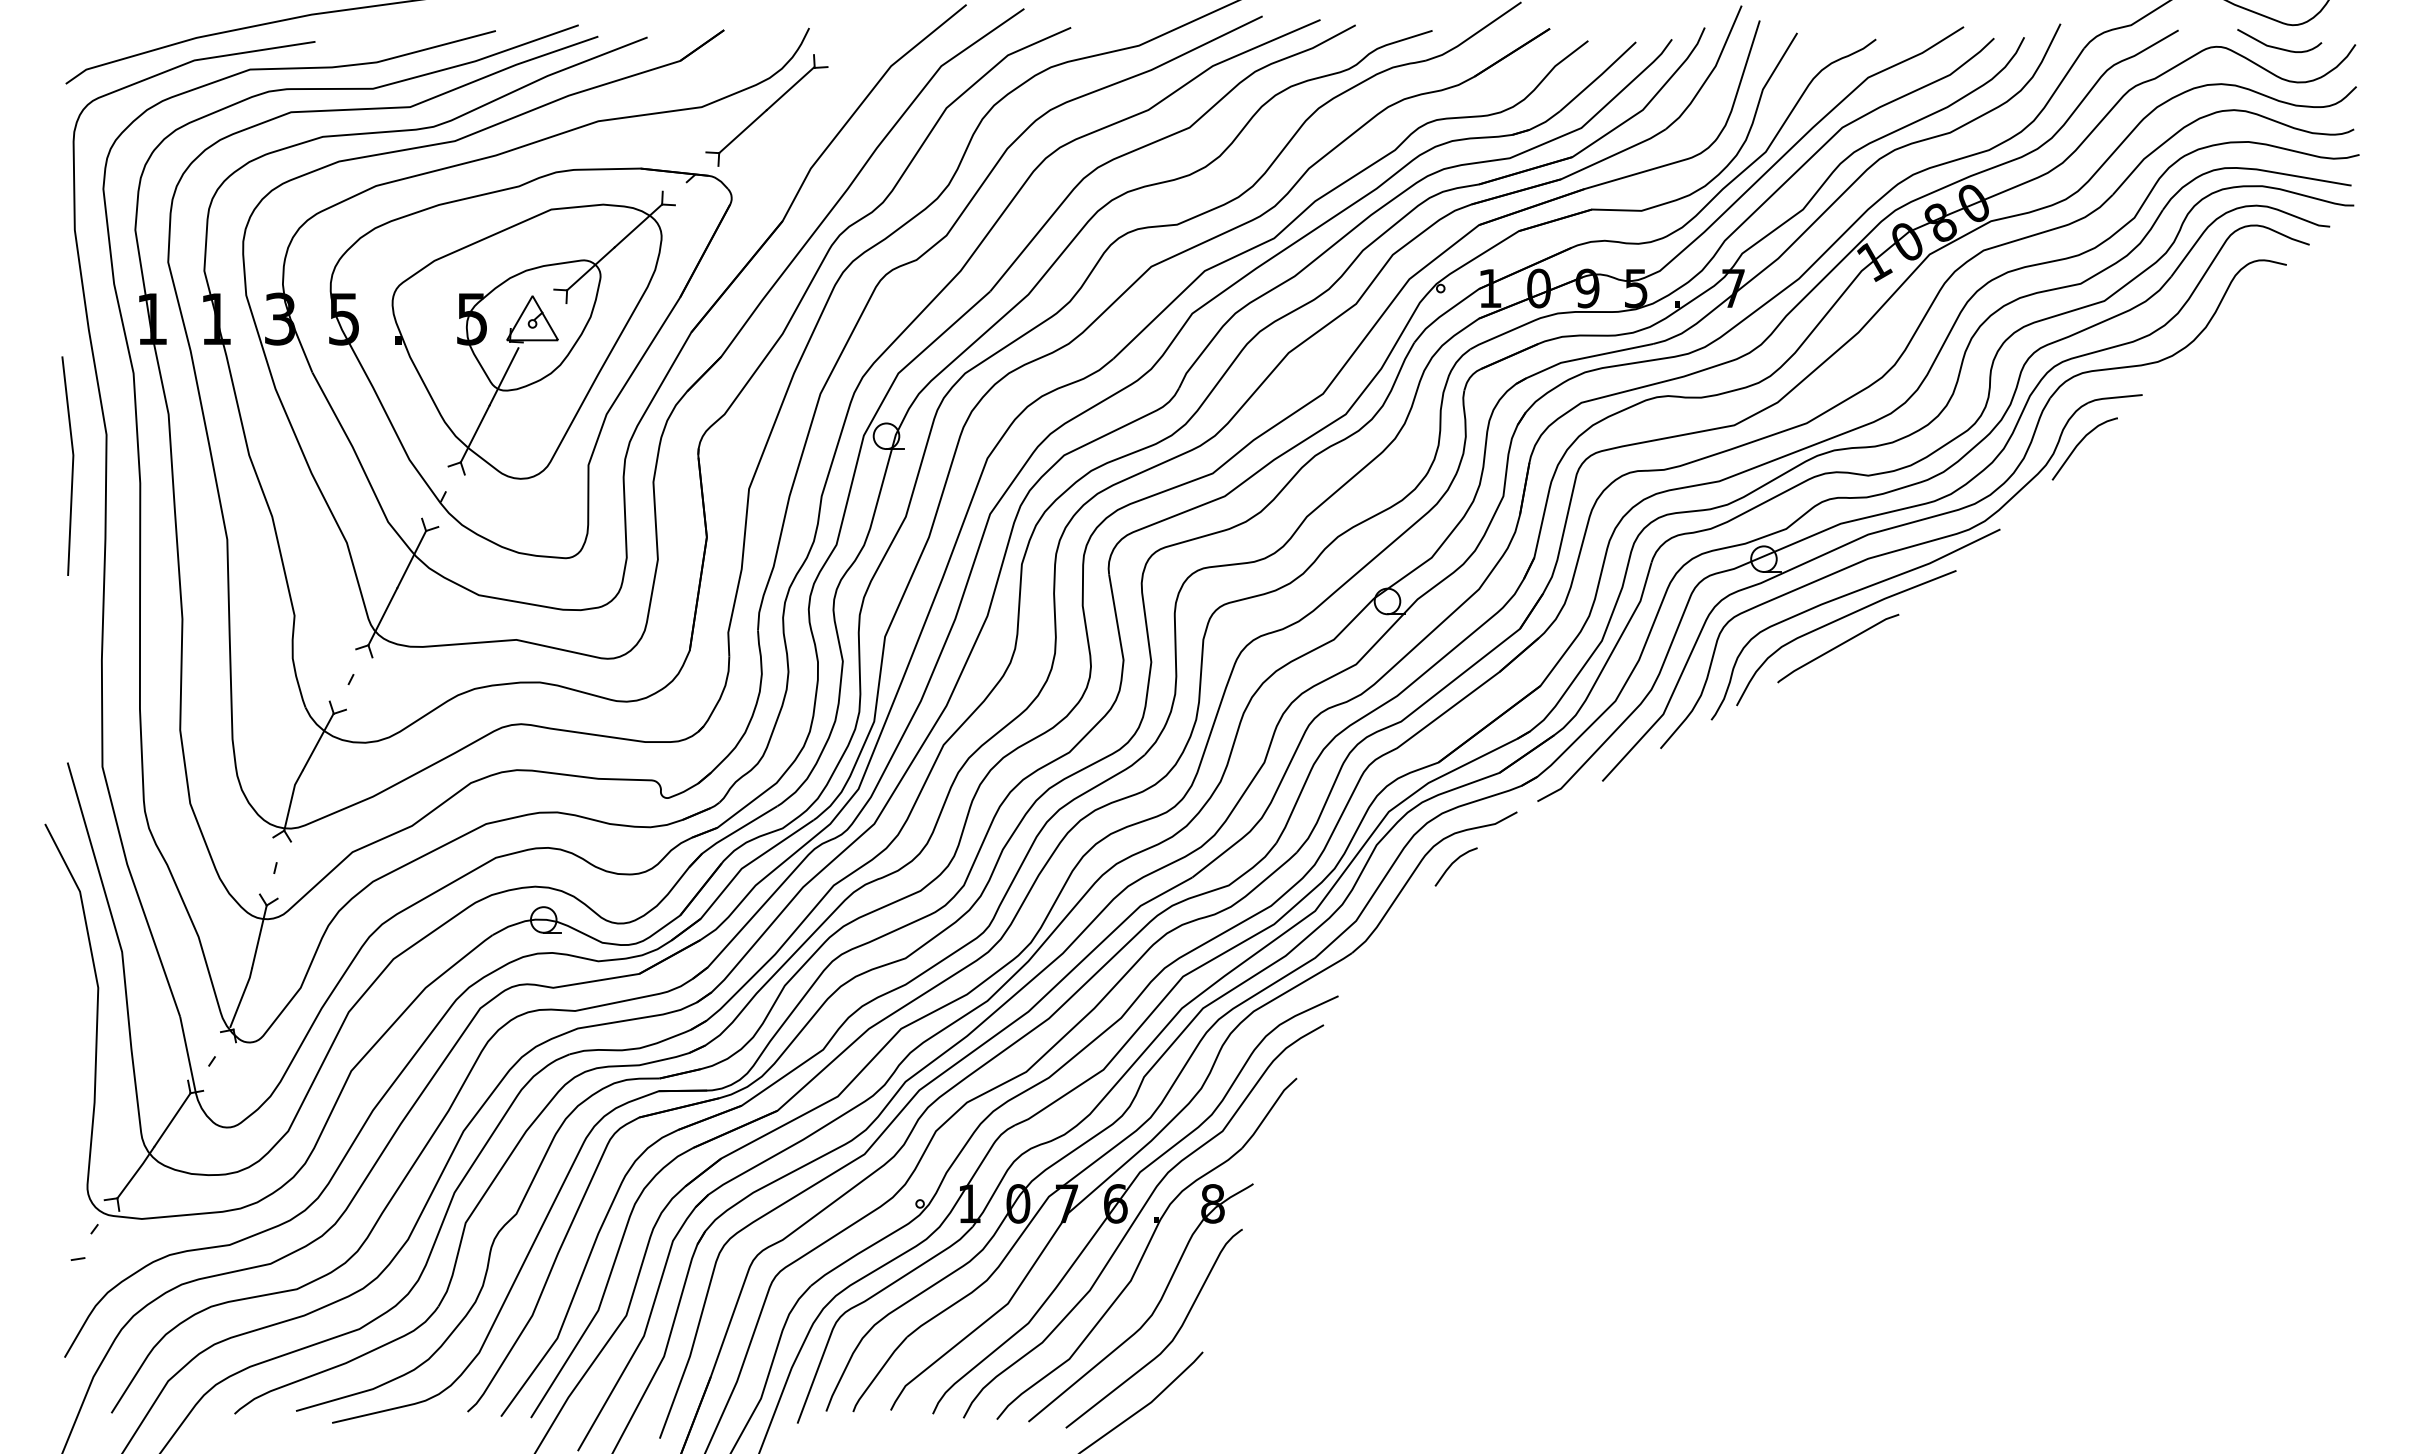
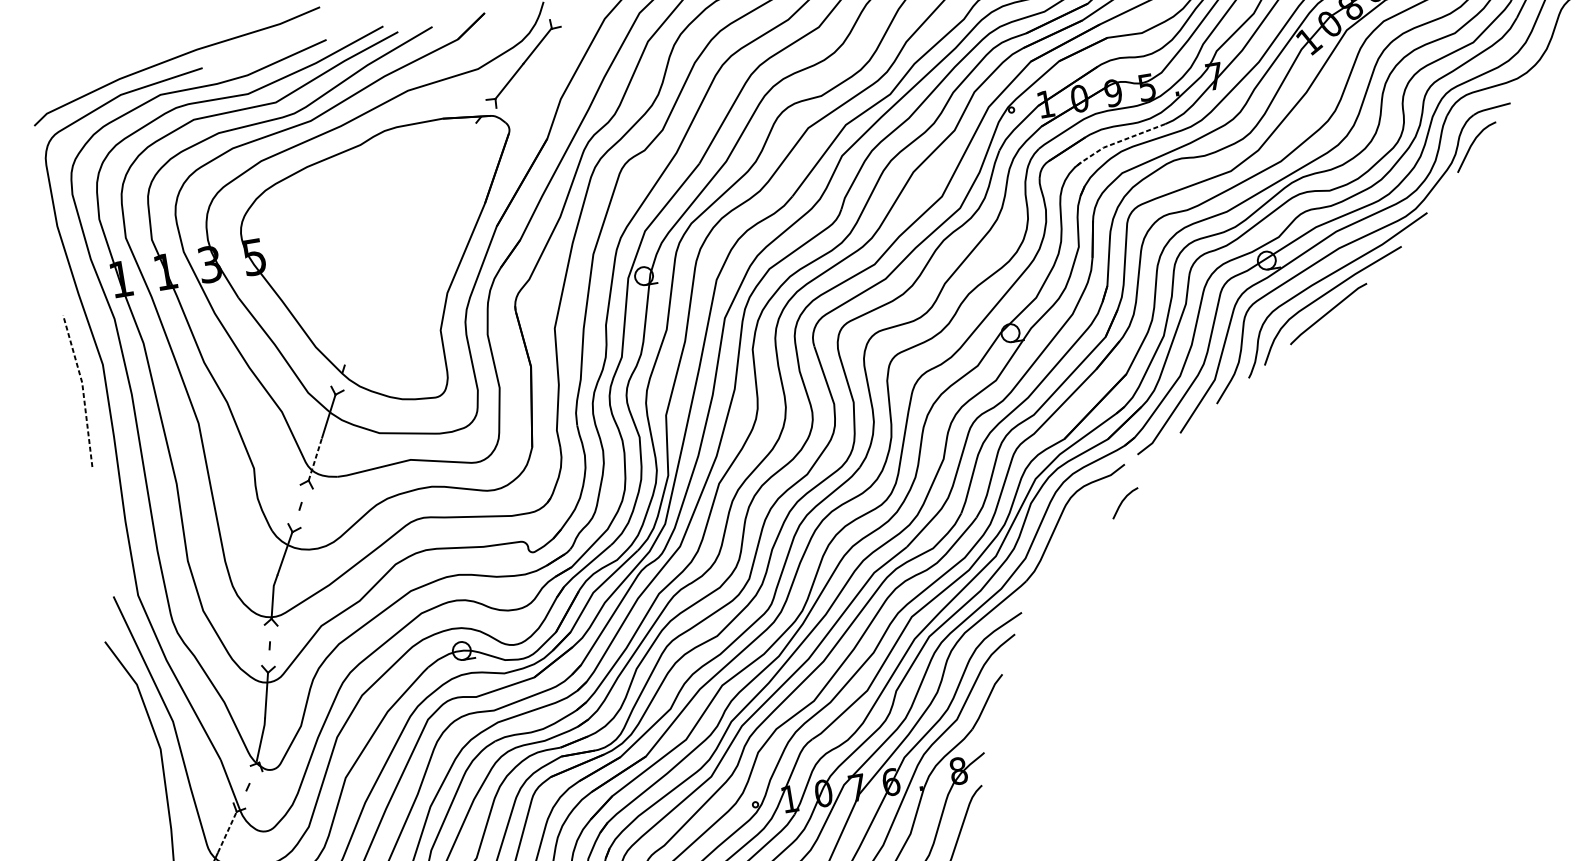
part: (533, 334) -> (387, 246), removed
line: (1581, 358) -> (1117, 142), solid -> dashed
line: (72, 465) -> (82, 389), solid -> dashed
line: (383, 616) -> (315, 458), solid -> dashed
curve: (1453, 863) -> (1123, 501), moved
line: (172, 1119) -> (227, 832), solid -> dashed

